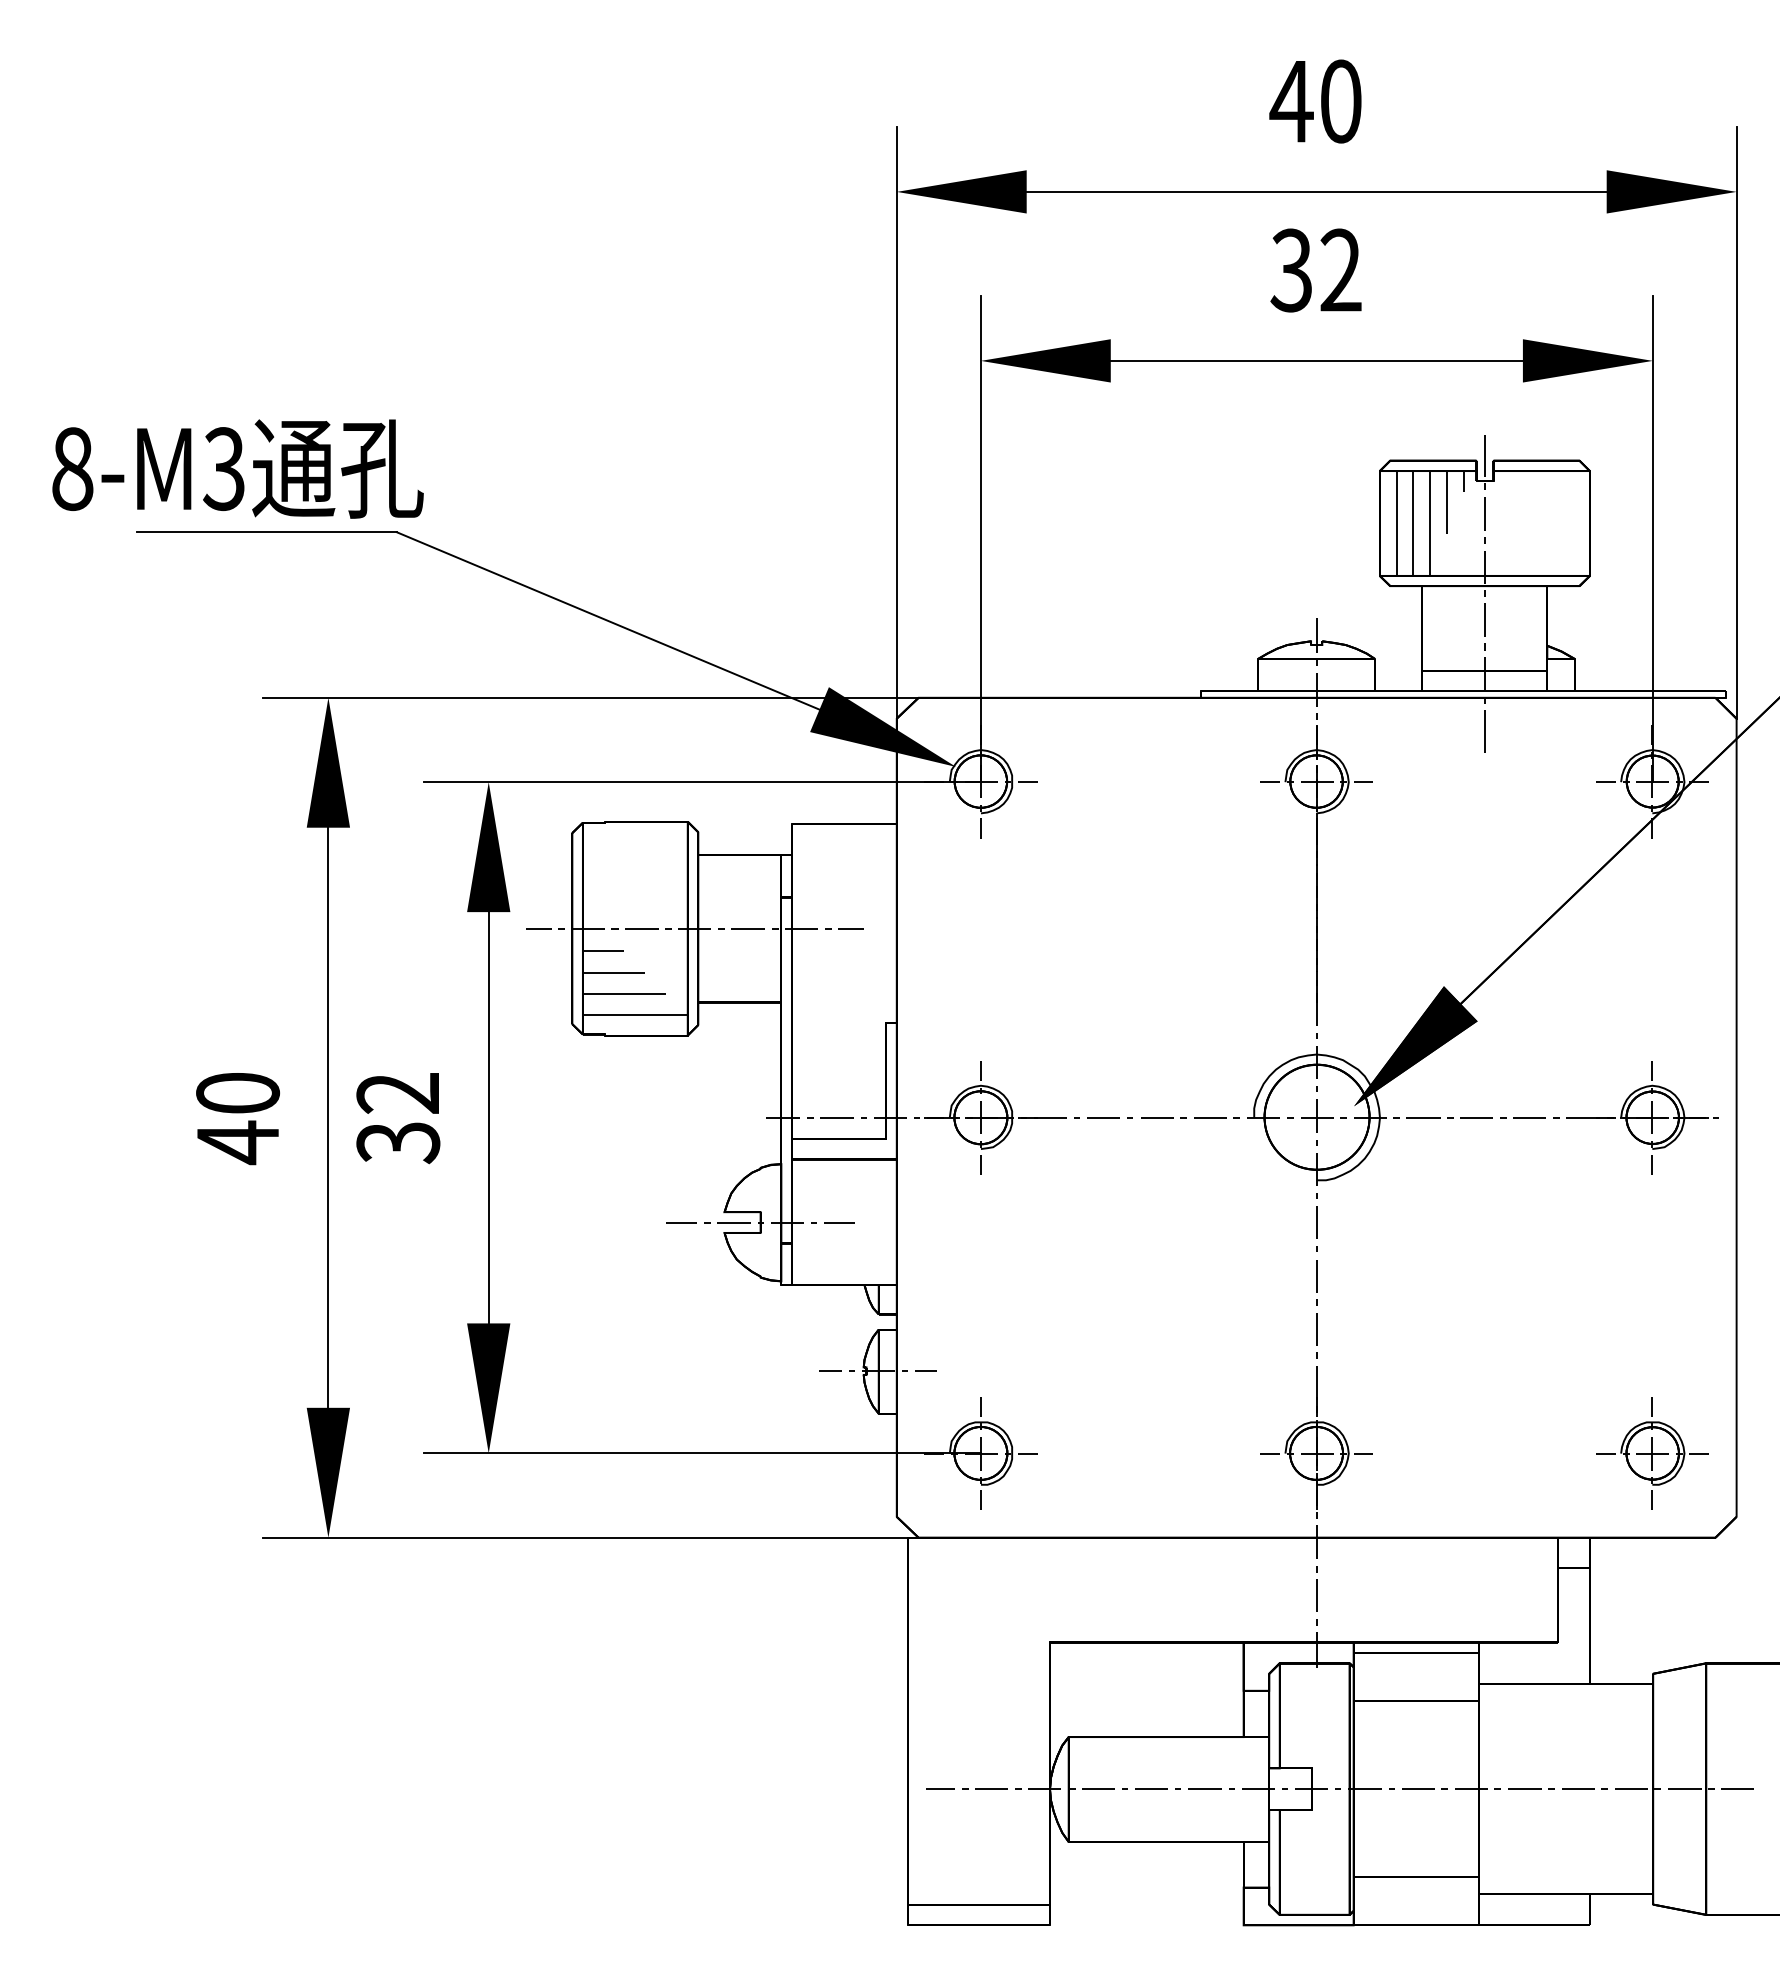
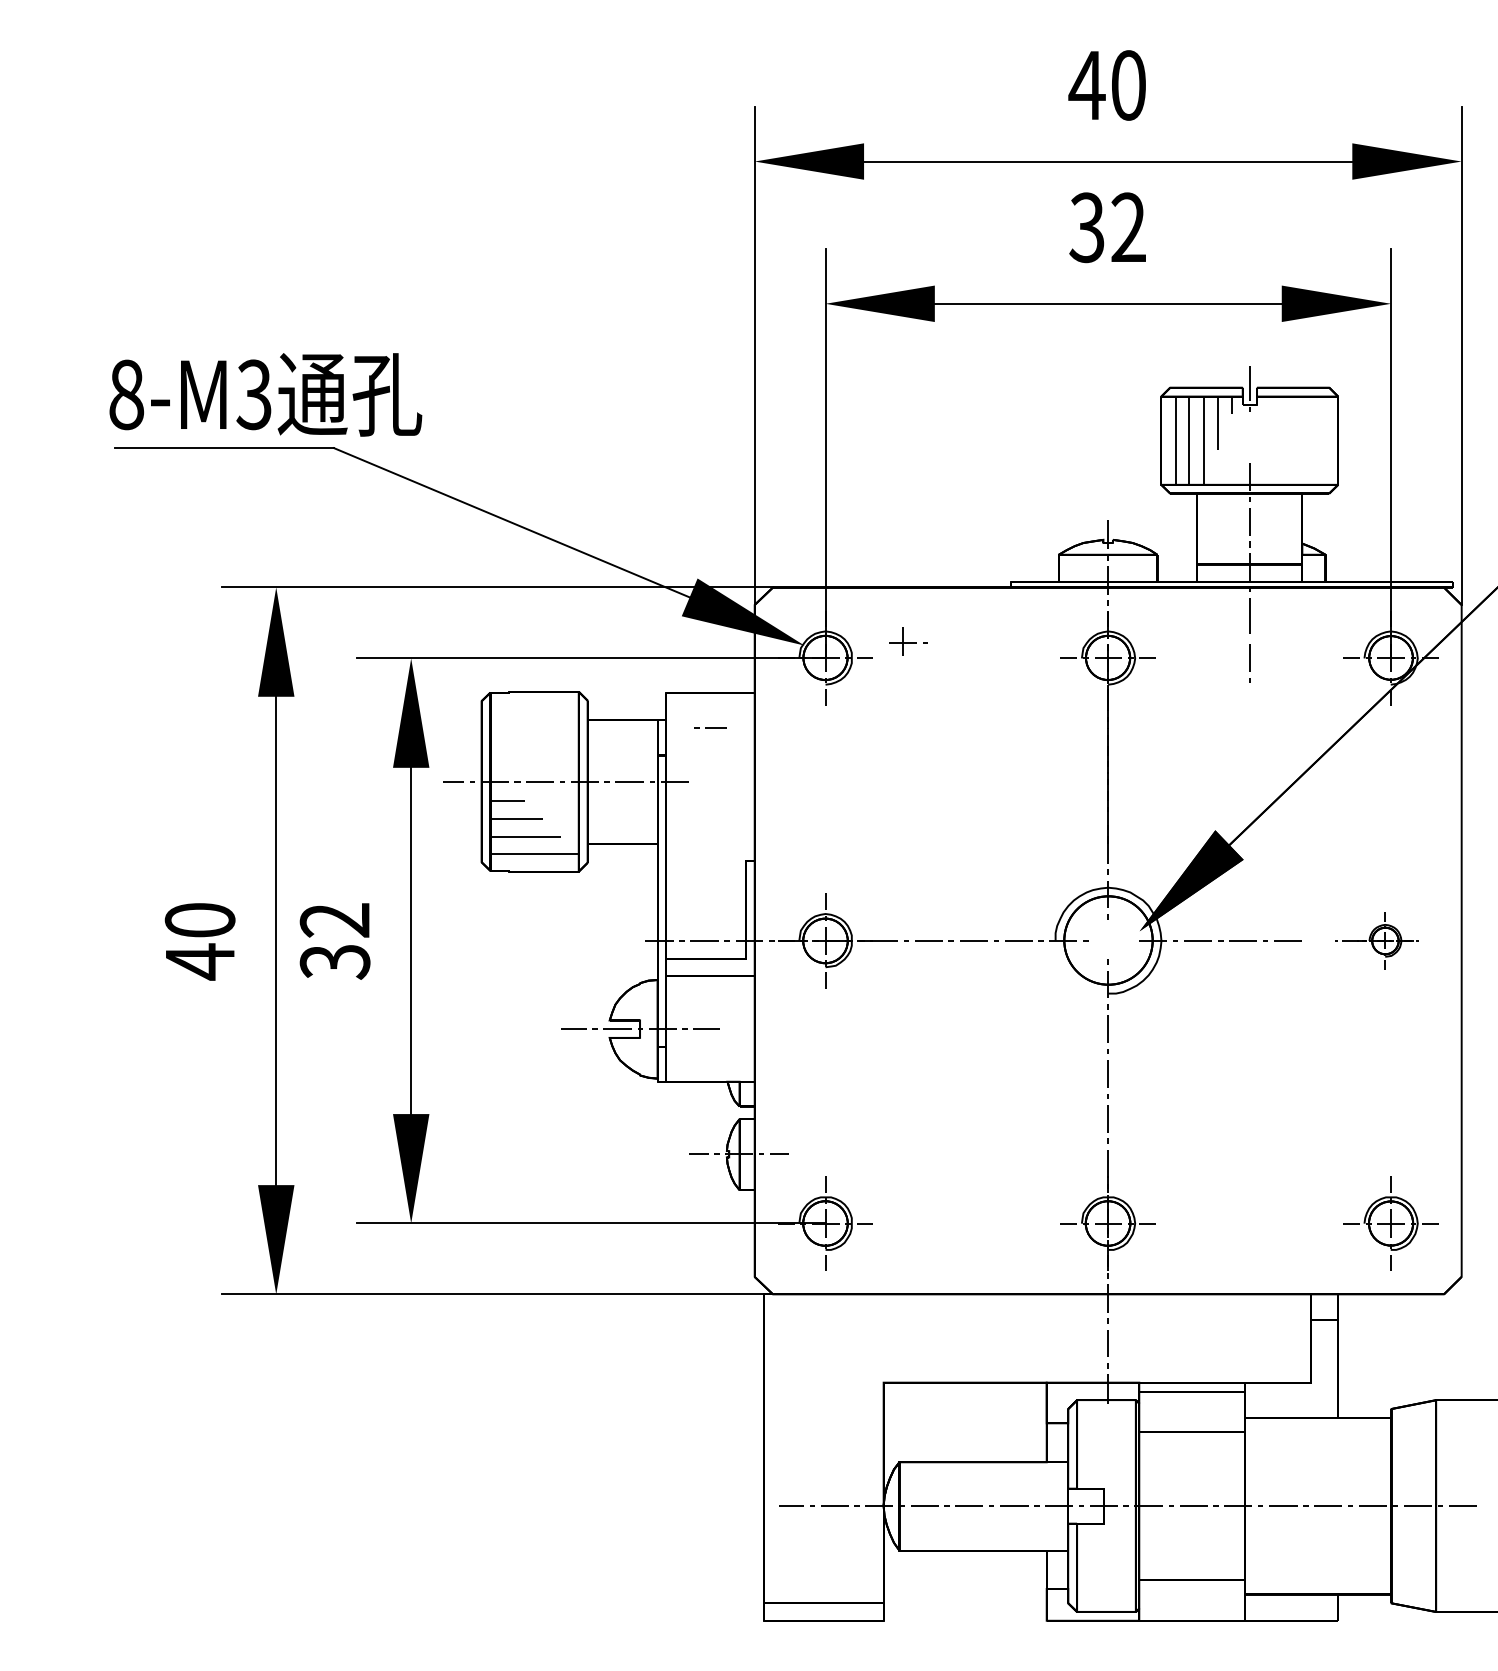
text: (237, 468) -> (265, 394), moved
line: (1484, 520) -> (1249, 663), moved
line: (844, 928) -> (710, 727), moved
part: (1323, 1115) -> (908, 641), moved
part: (1635, 1117) -> (1376, 940), size x0.6

